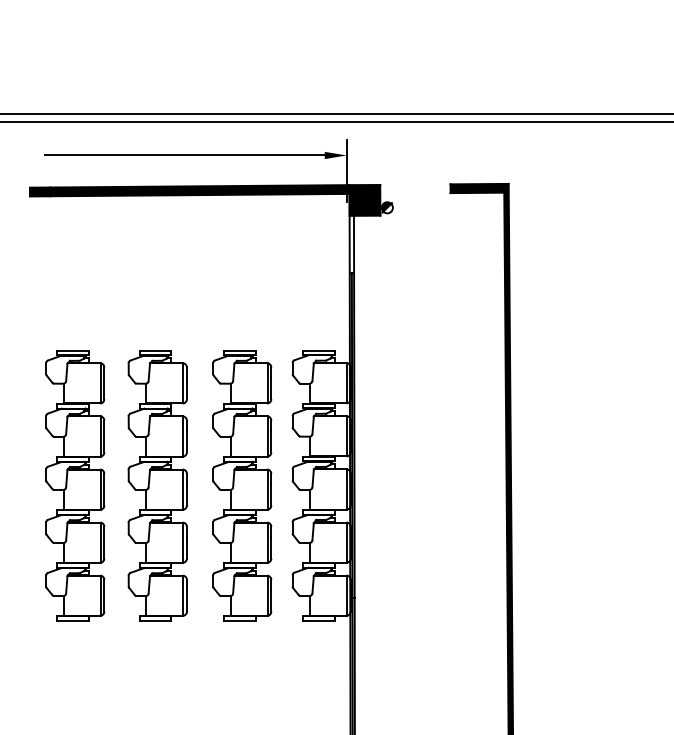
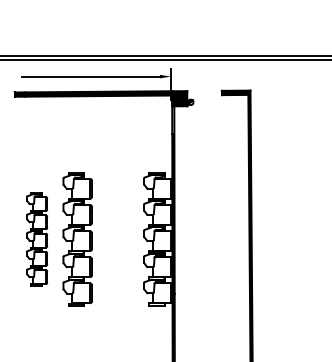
part: (75, 486) -> (37, 239), size x0.7
part: (242, 486) -> (119, 239), removed

